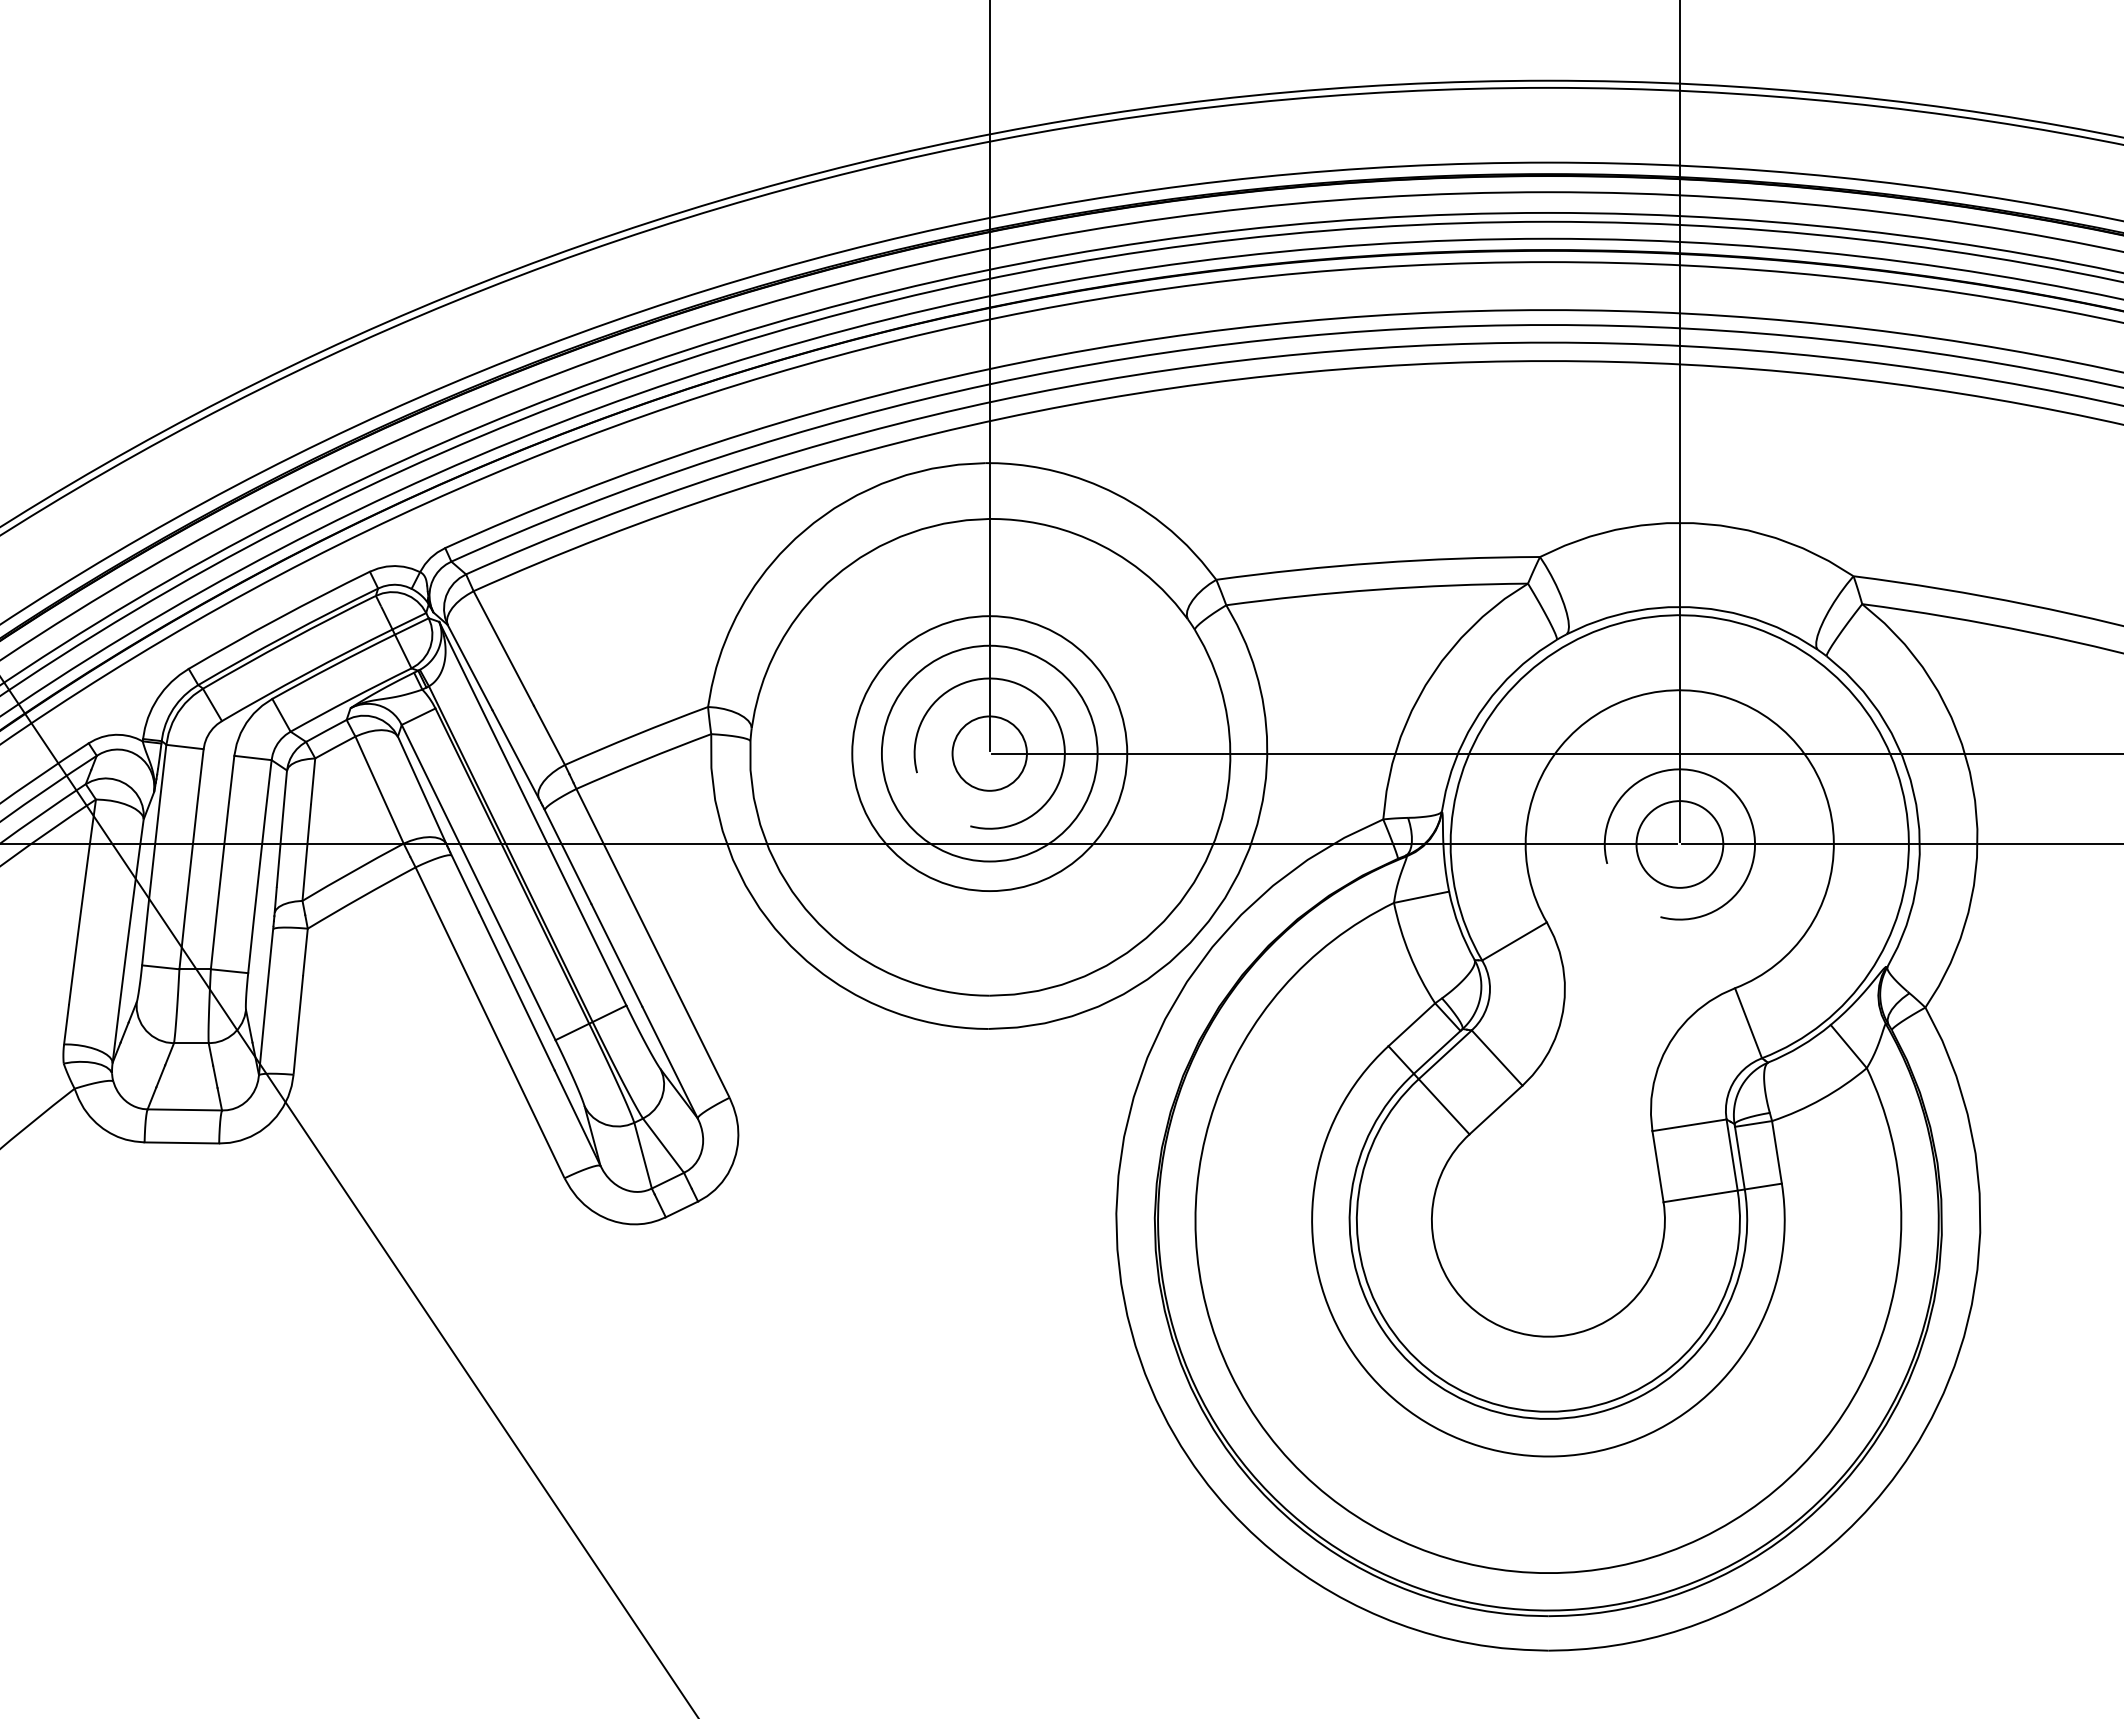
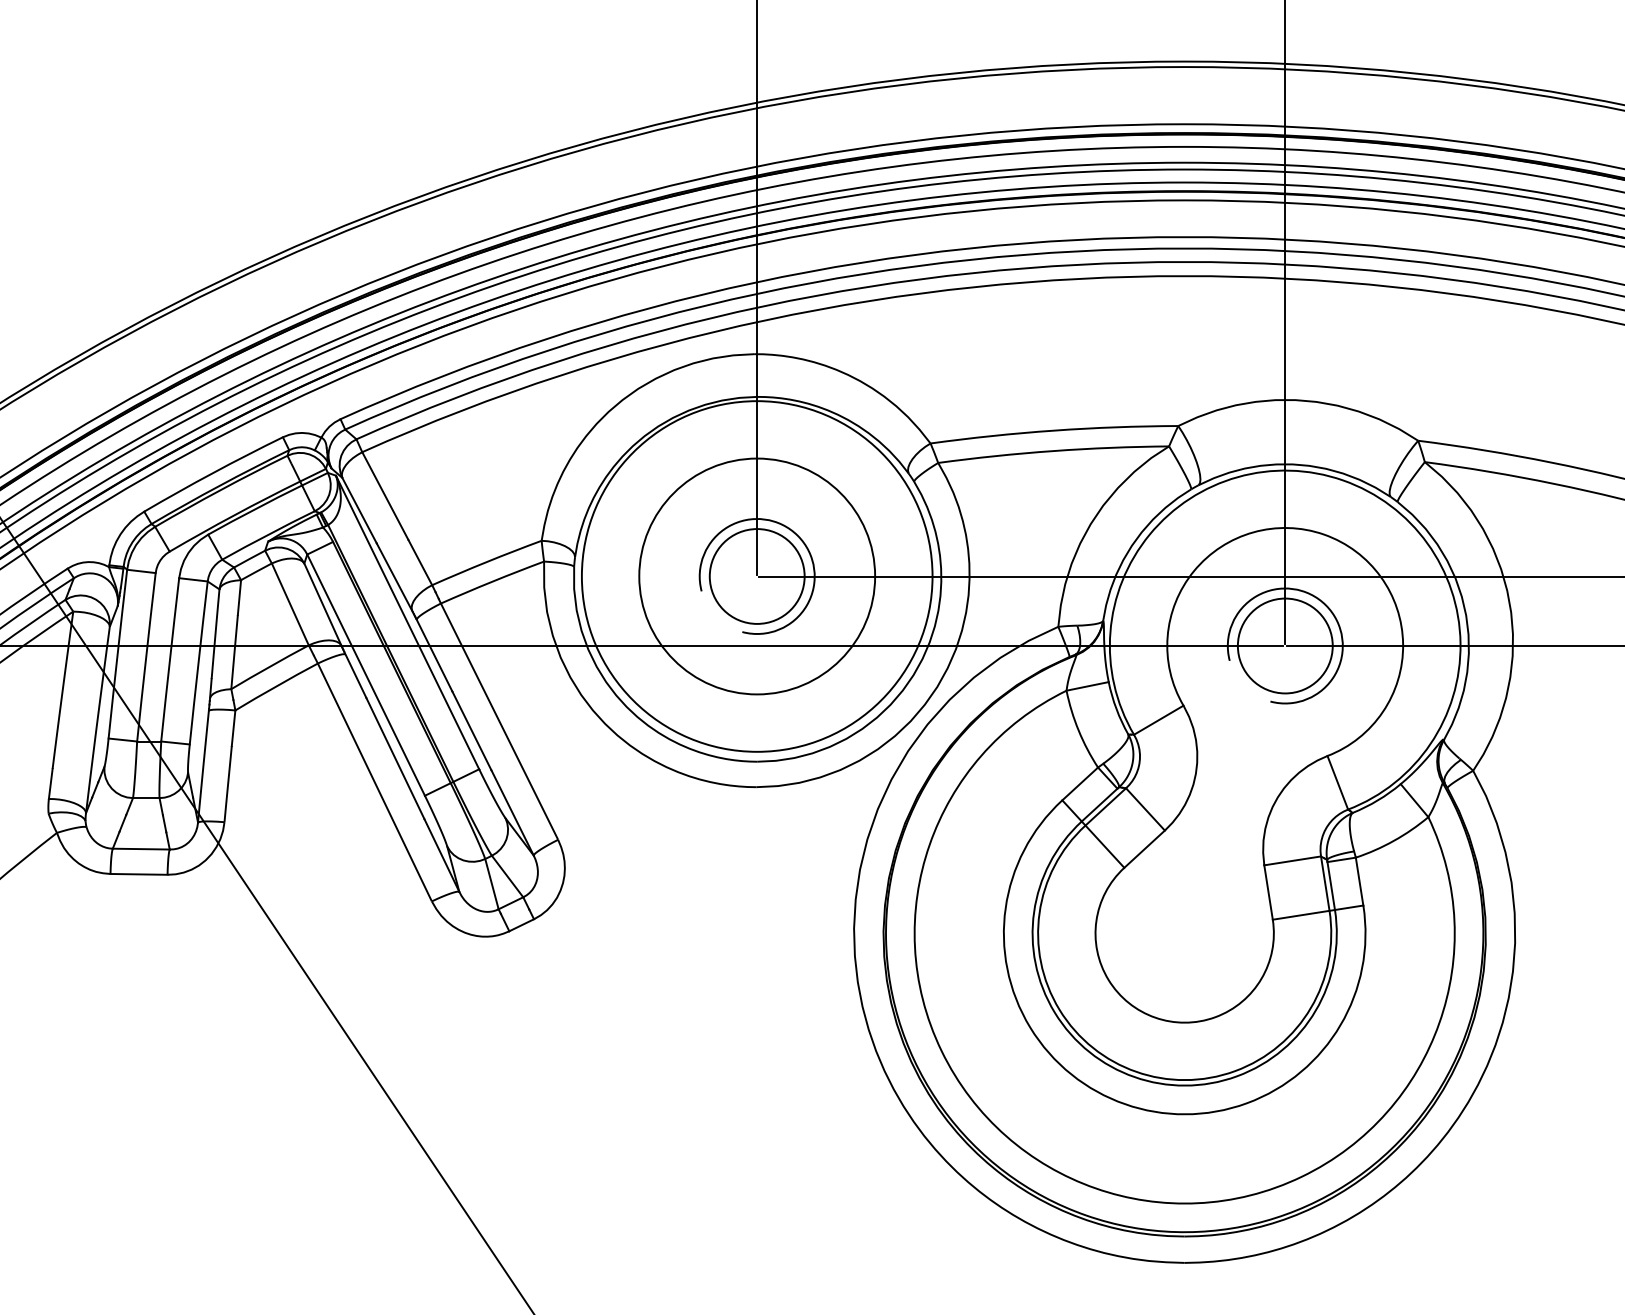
circle: (989, 753) -> (757, 576), size x1.43
circle: (989, 753) -> (757, 576), size x1.67
circle: (989, 753) -> (757, 576), size x1.67
circle: (1679, 844) -> (1285, 646), size x1.43

